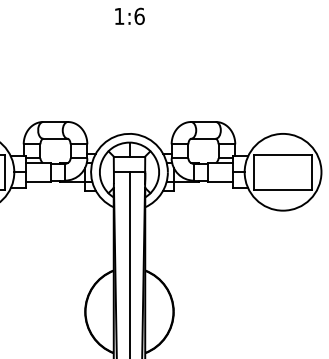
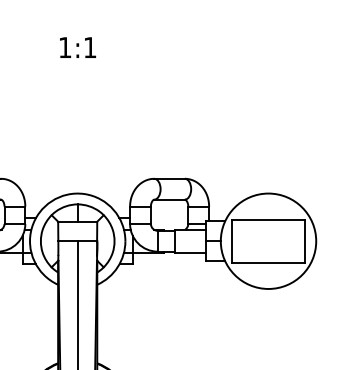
text: (139, 15) -> (90, 46), 1:6 -> 1:1

